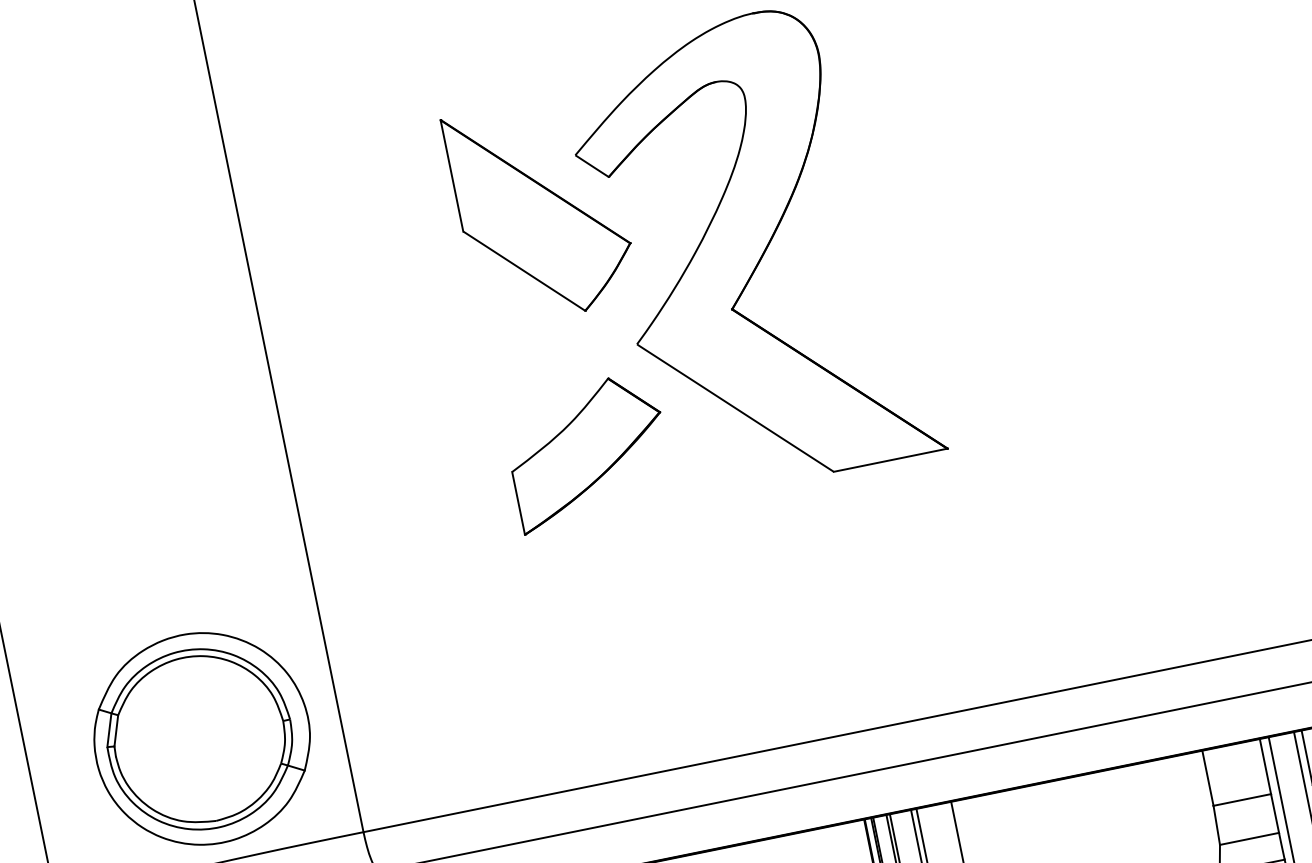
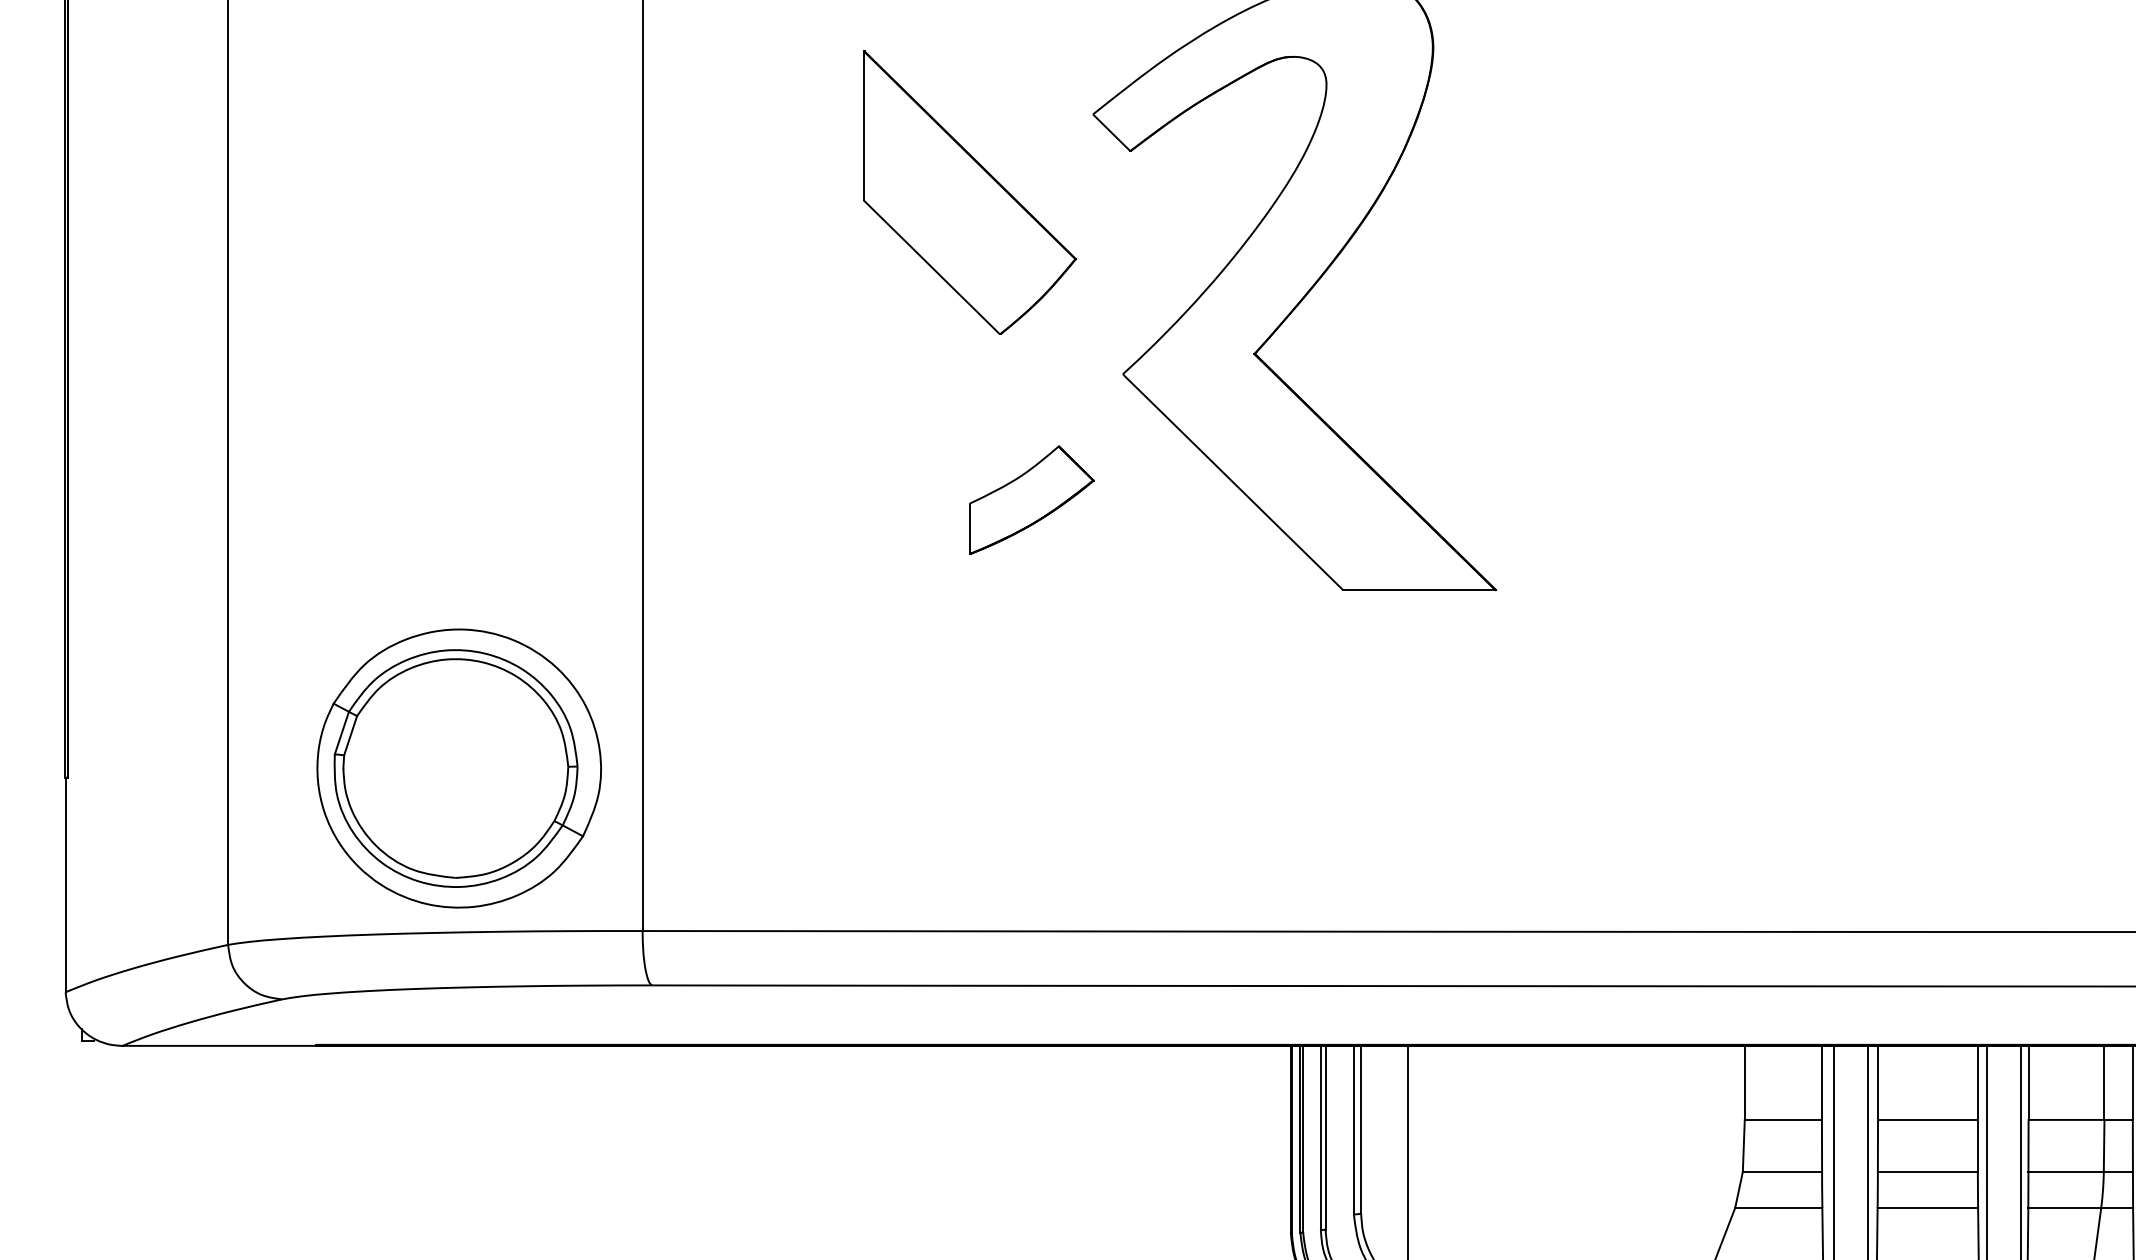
part: (541, 209) -> (969, 192), moved
part: (587, 451) -> (1031, 499), size x0.6

